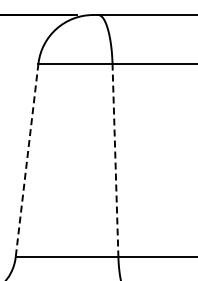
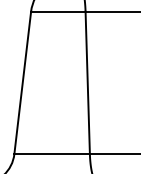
line: (27, 160) -> (23, 83), dashed -> solid
line: (115, 160) -> (87, 83), dashed -> solid

